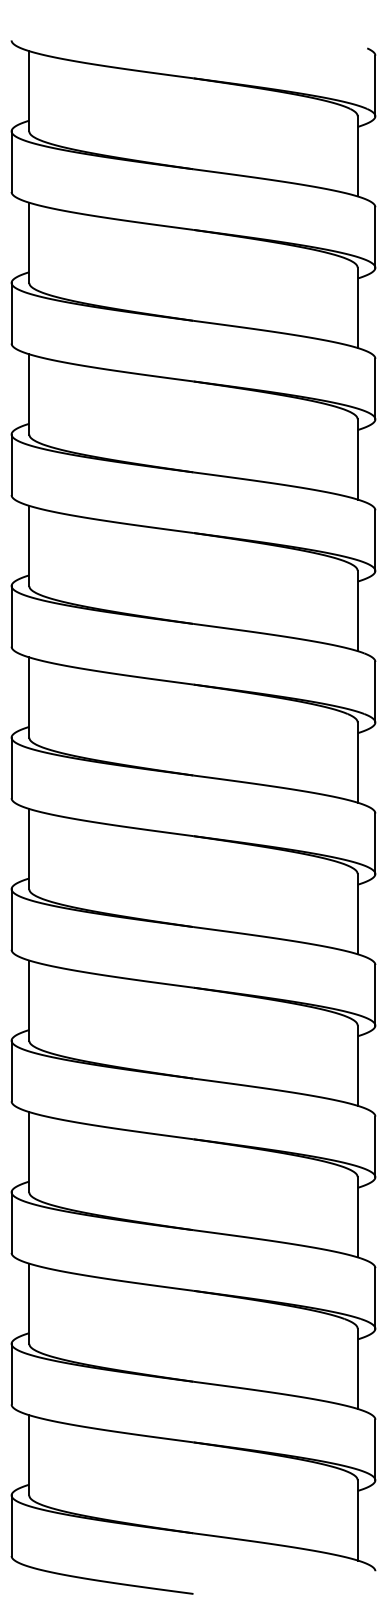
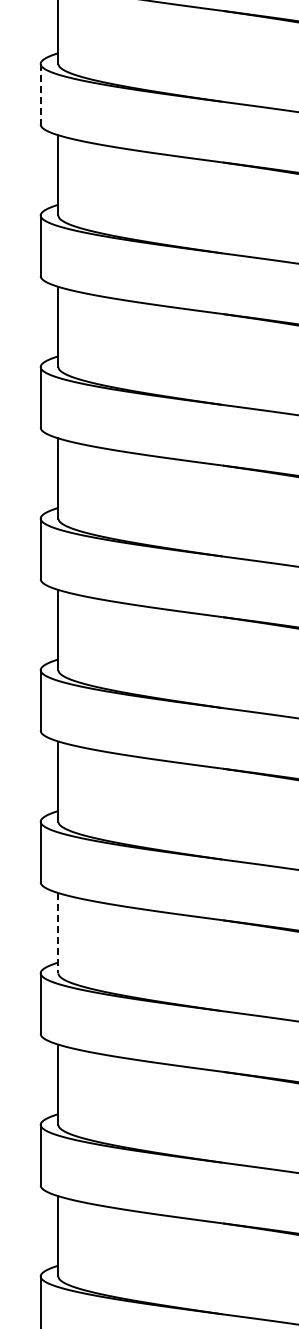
line: (11, 162) -> (40, 95), solid -> dashed
line: (29, 1001) -> (58, 934), solid -> dashed

